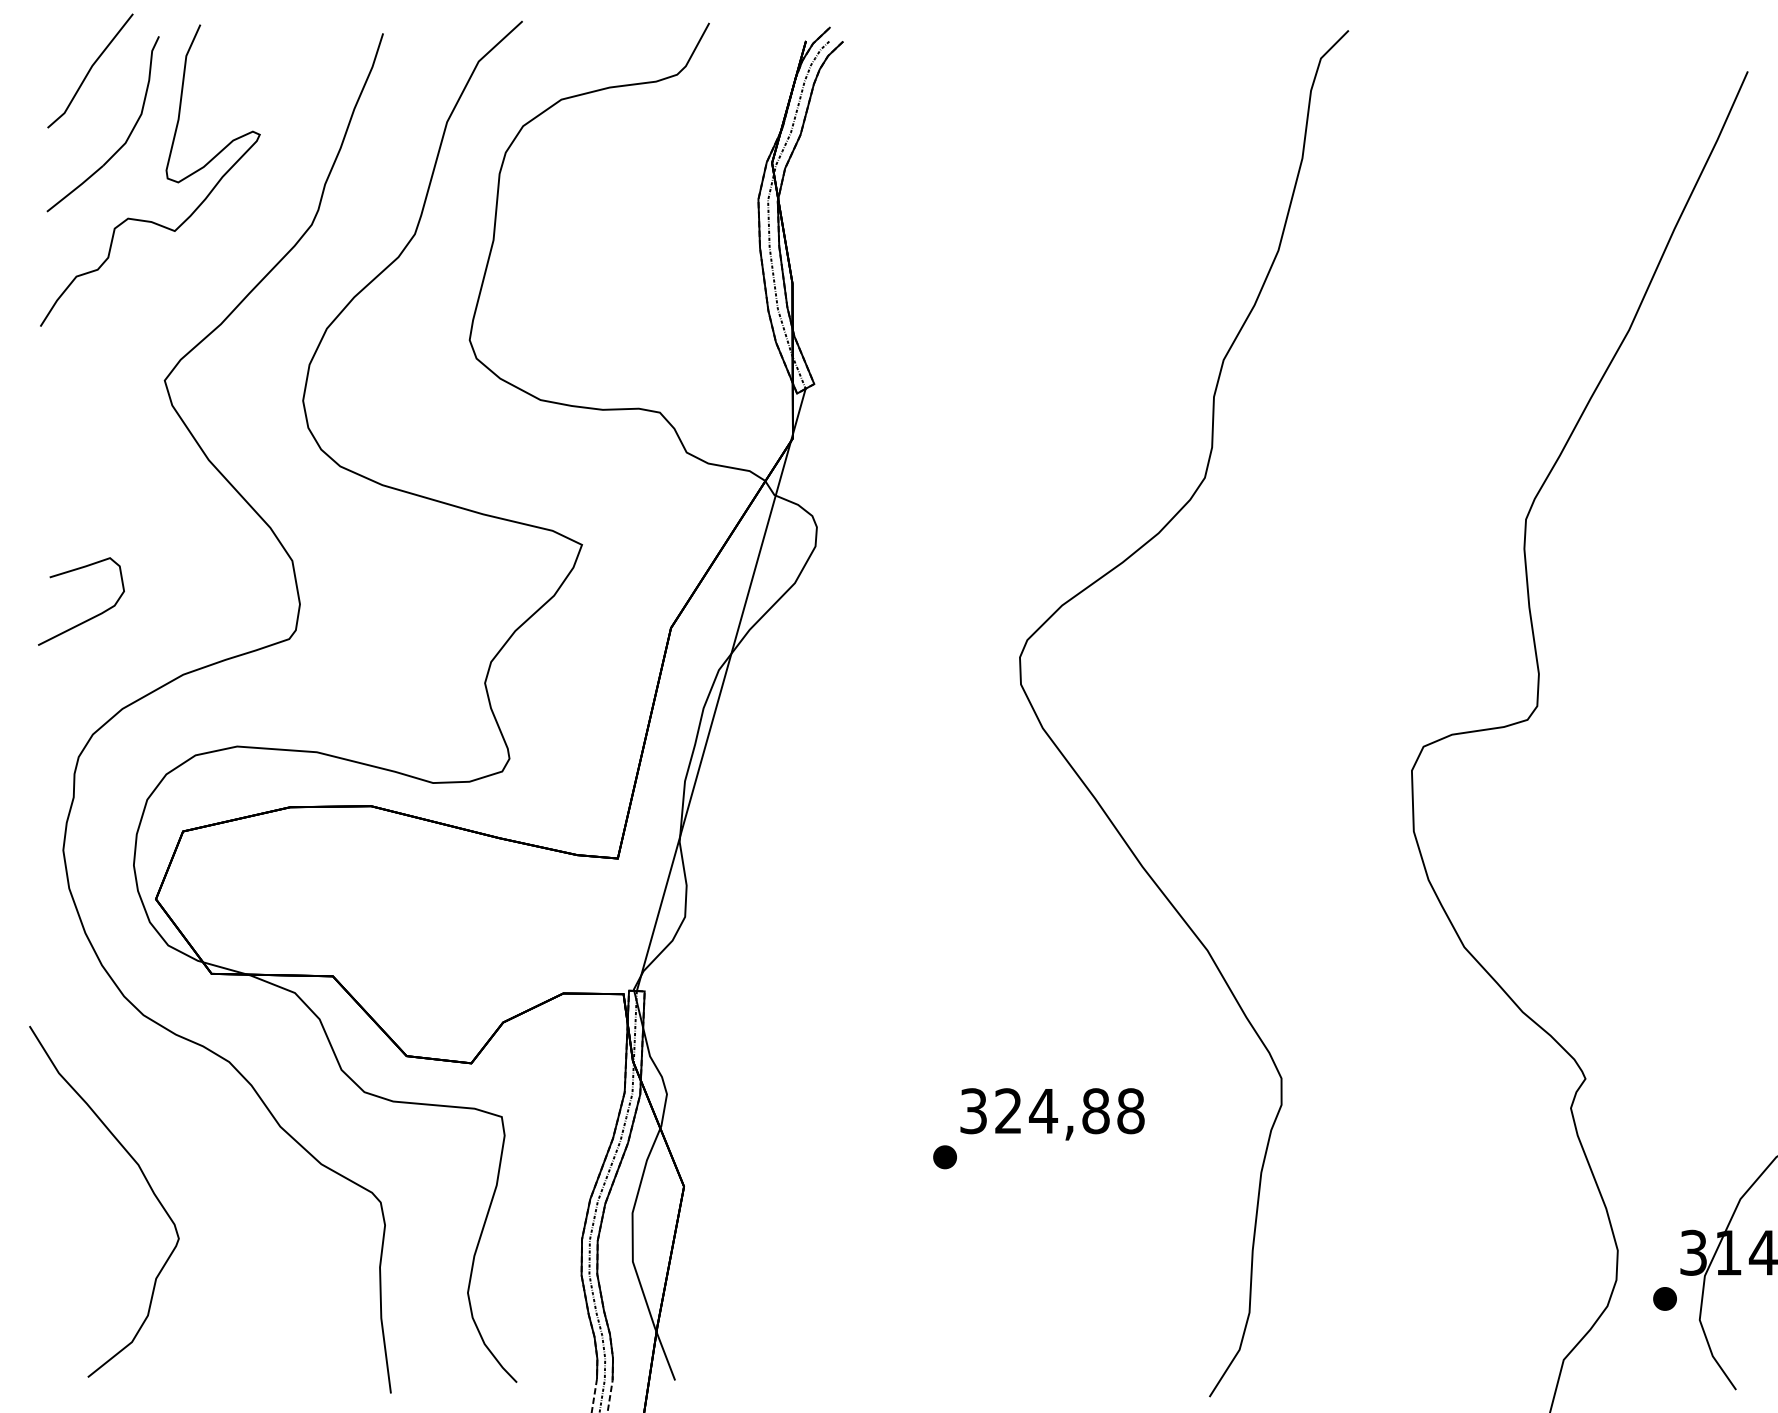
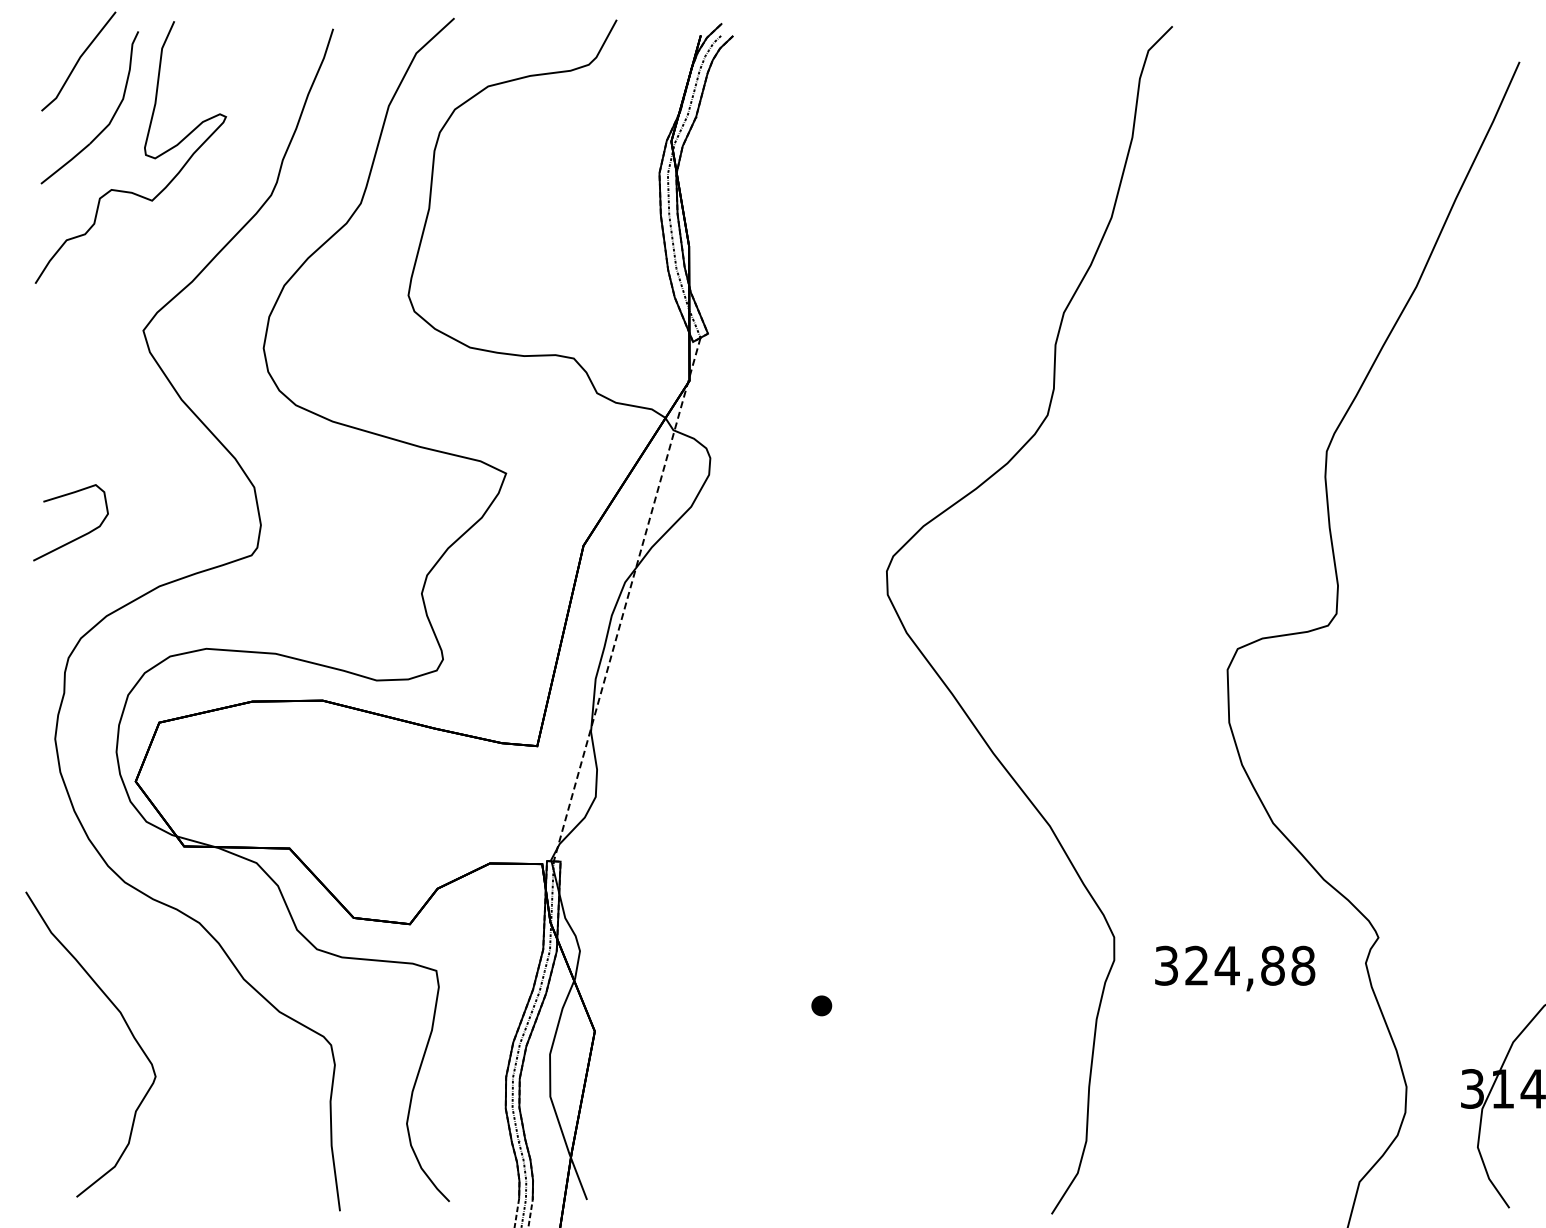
line: (721, 689) -> (627, 599), solid -> dashed
text: (1052, 1114) -> (1235, 968), moved
part: (1664, 1298) -> (1447, 1128), removed

